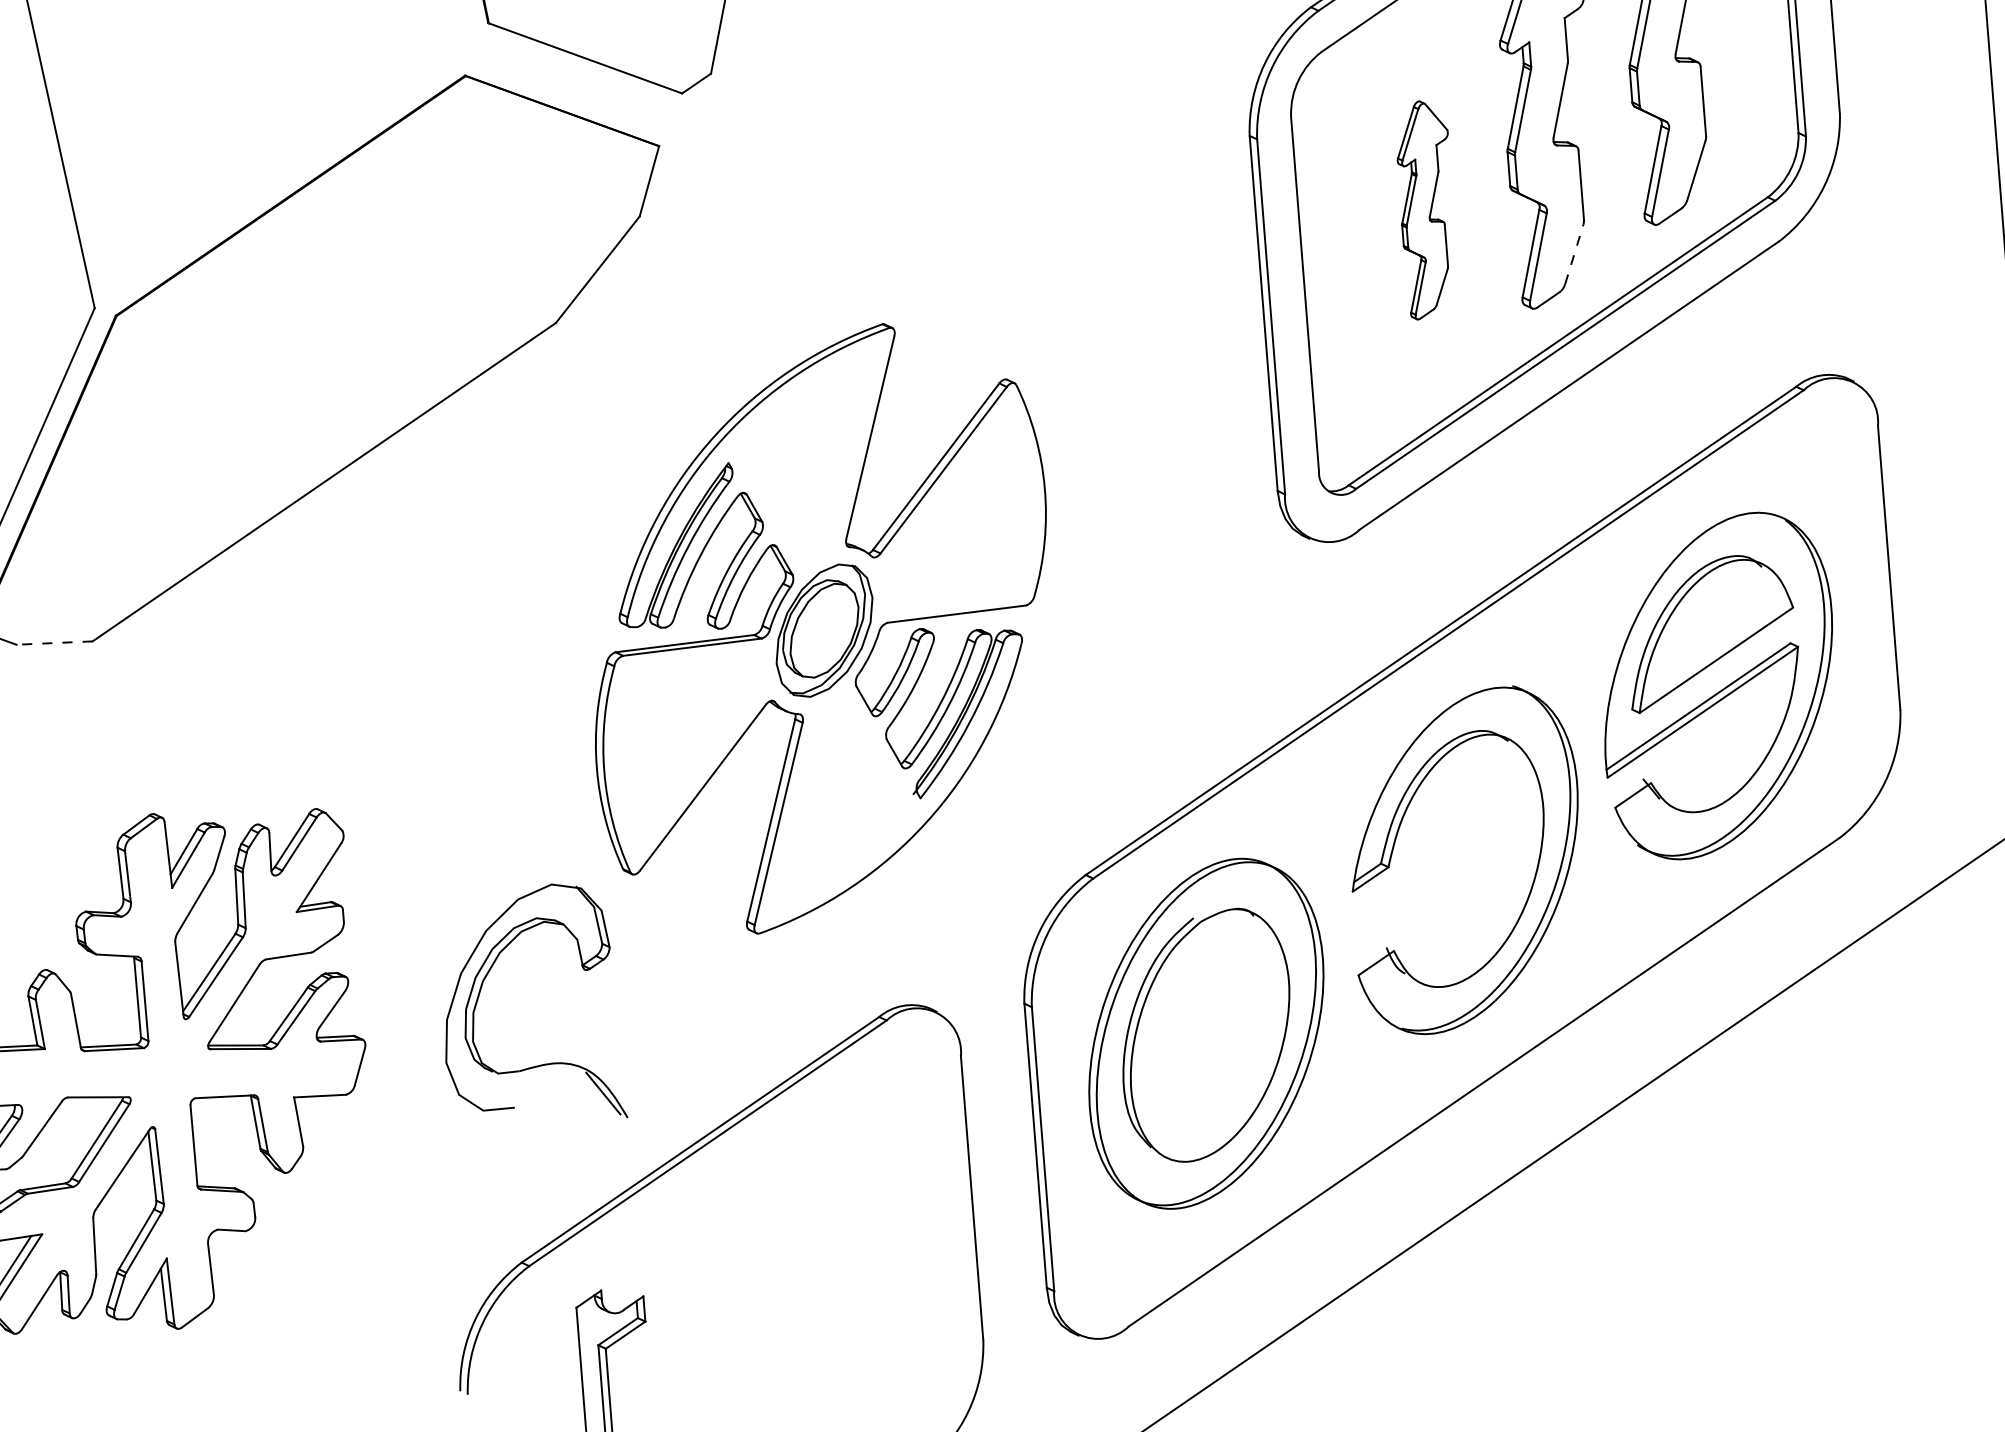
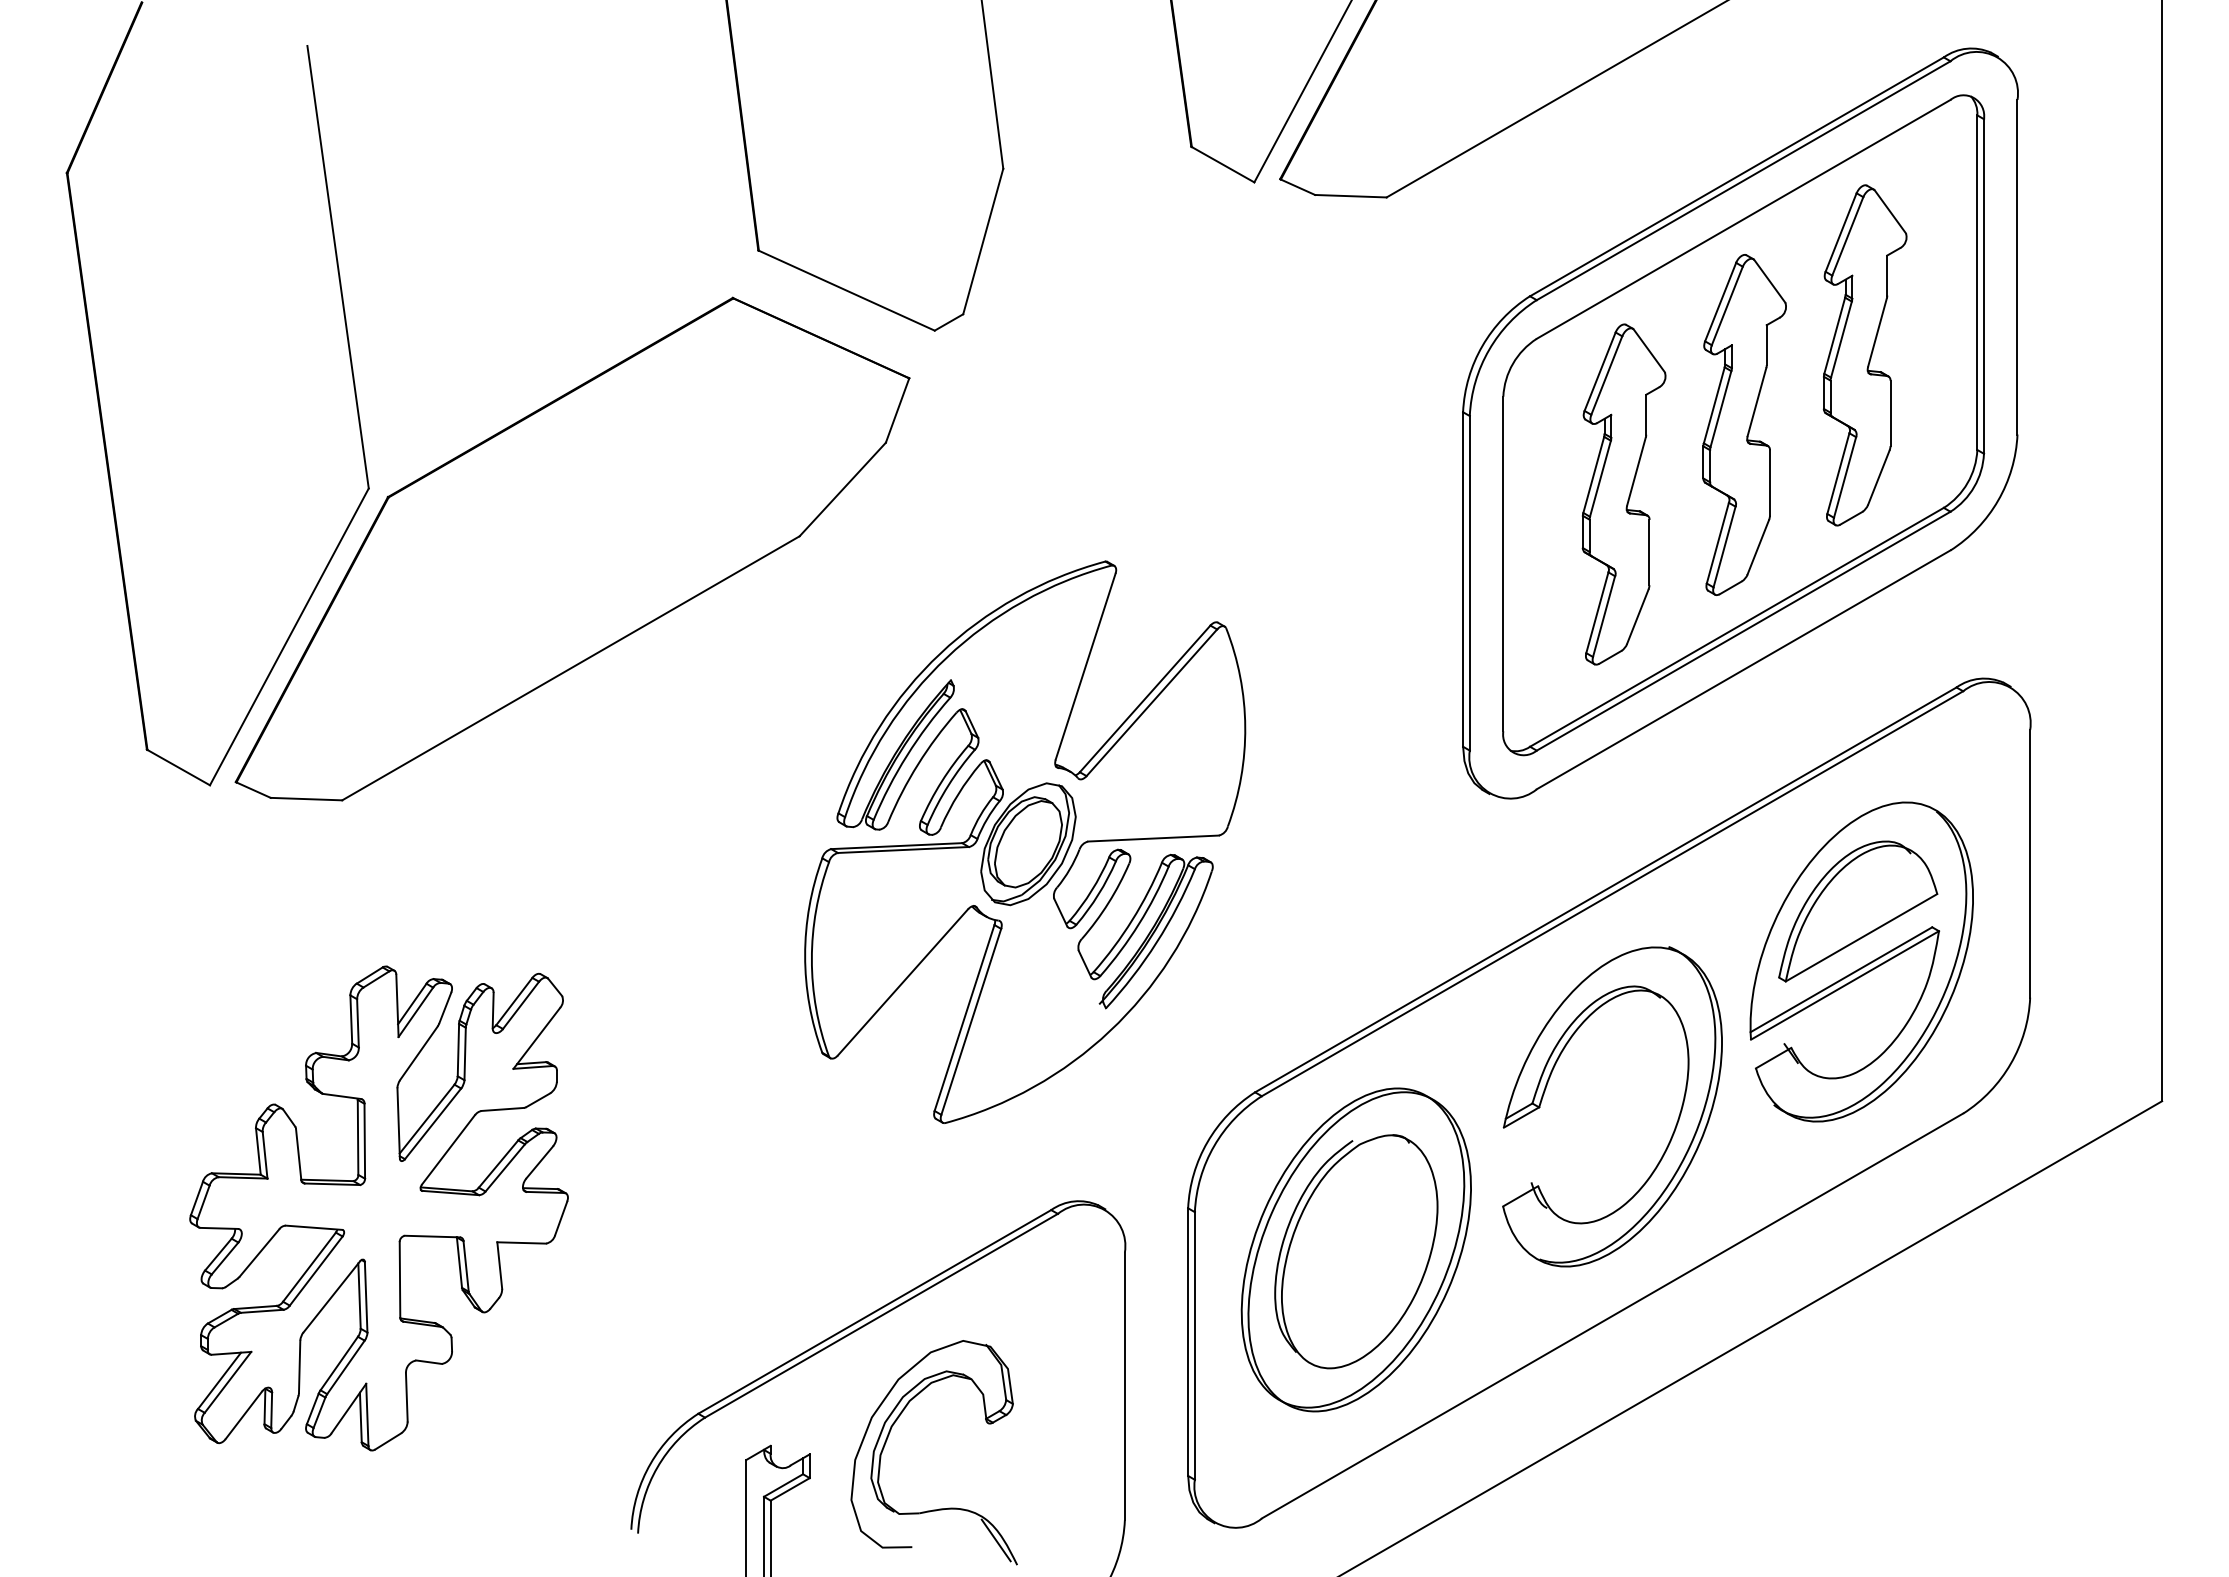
part: (1426, 209) -> (1623, 494), size x1.67
line: (1574, 253) -> (1758, 546), dashed -> solid
line: (54, 643) -> (306, 799), dashed -> solid
part: (481, 991) -> (889, 1435), moved

